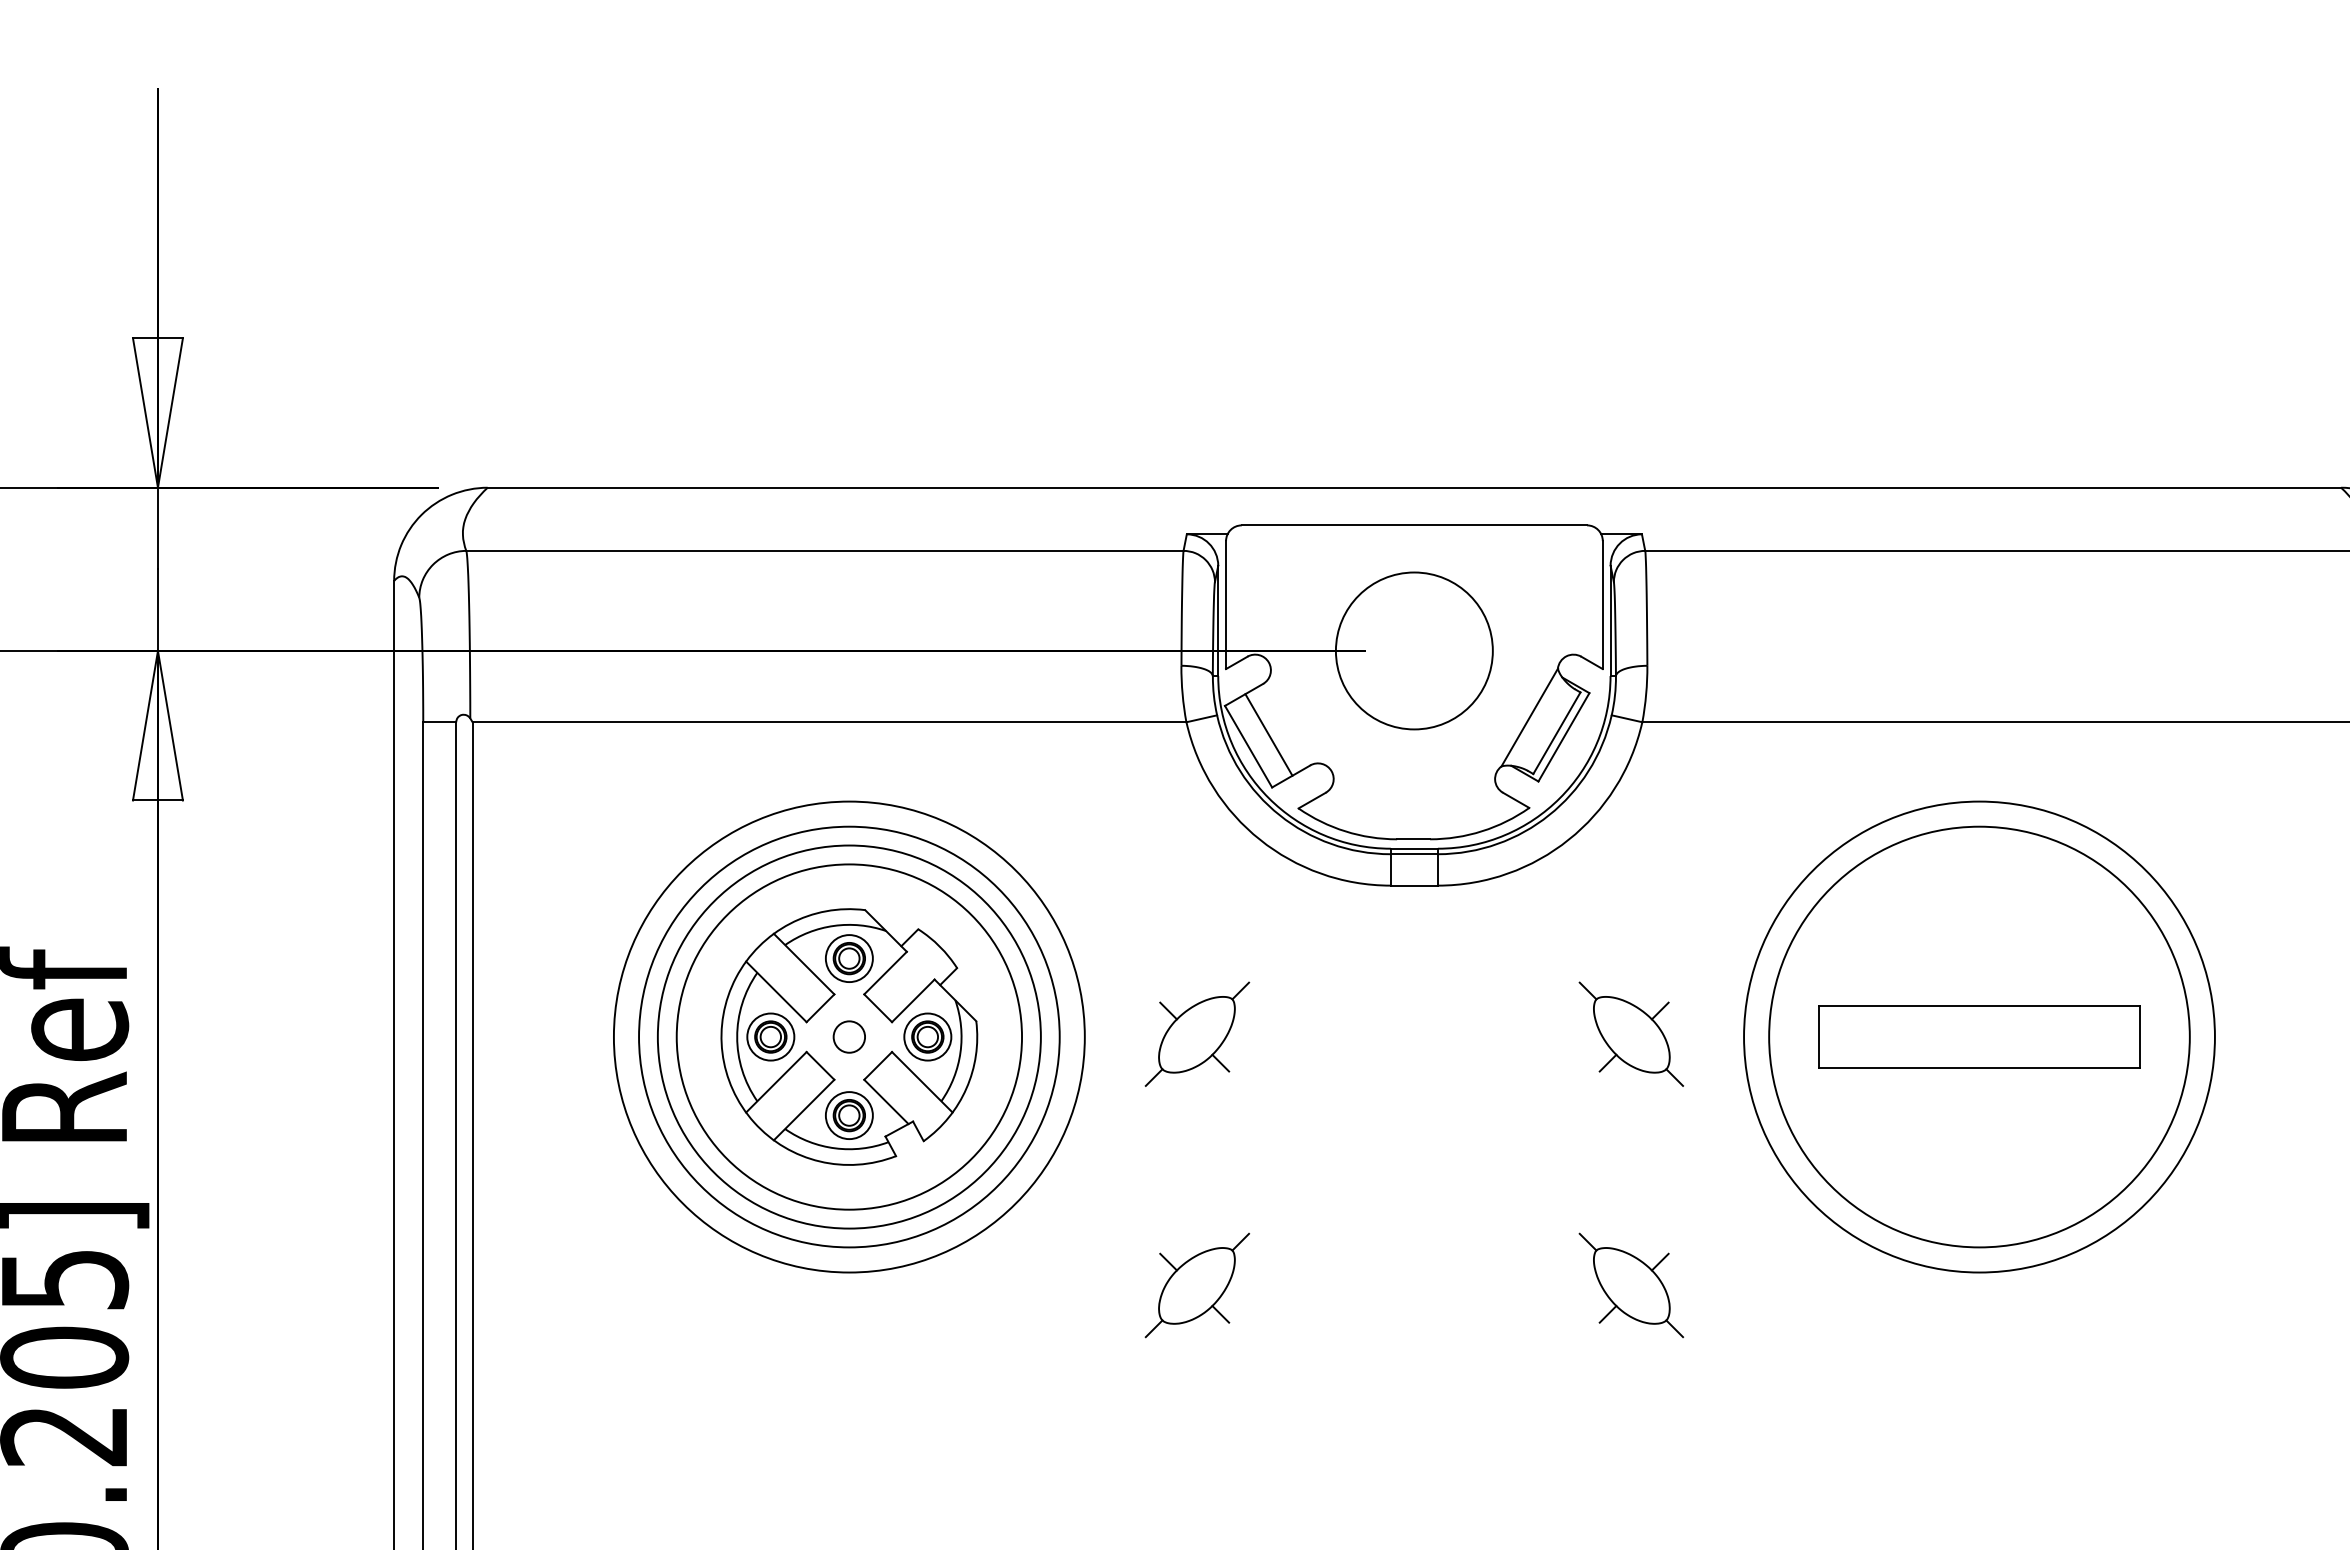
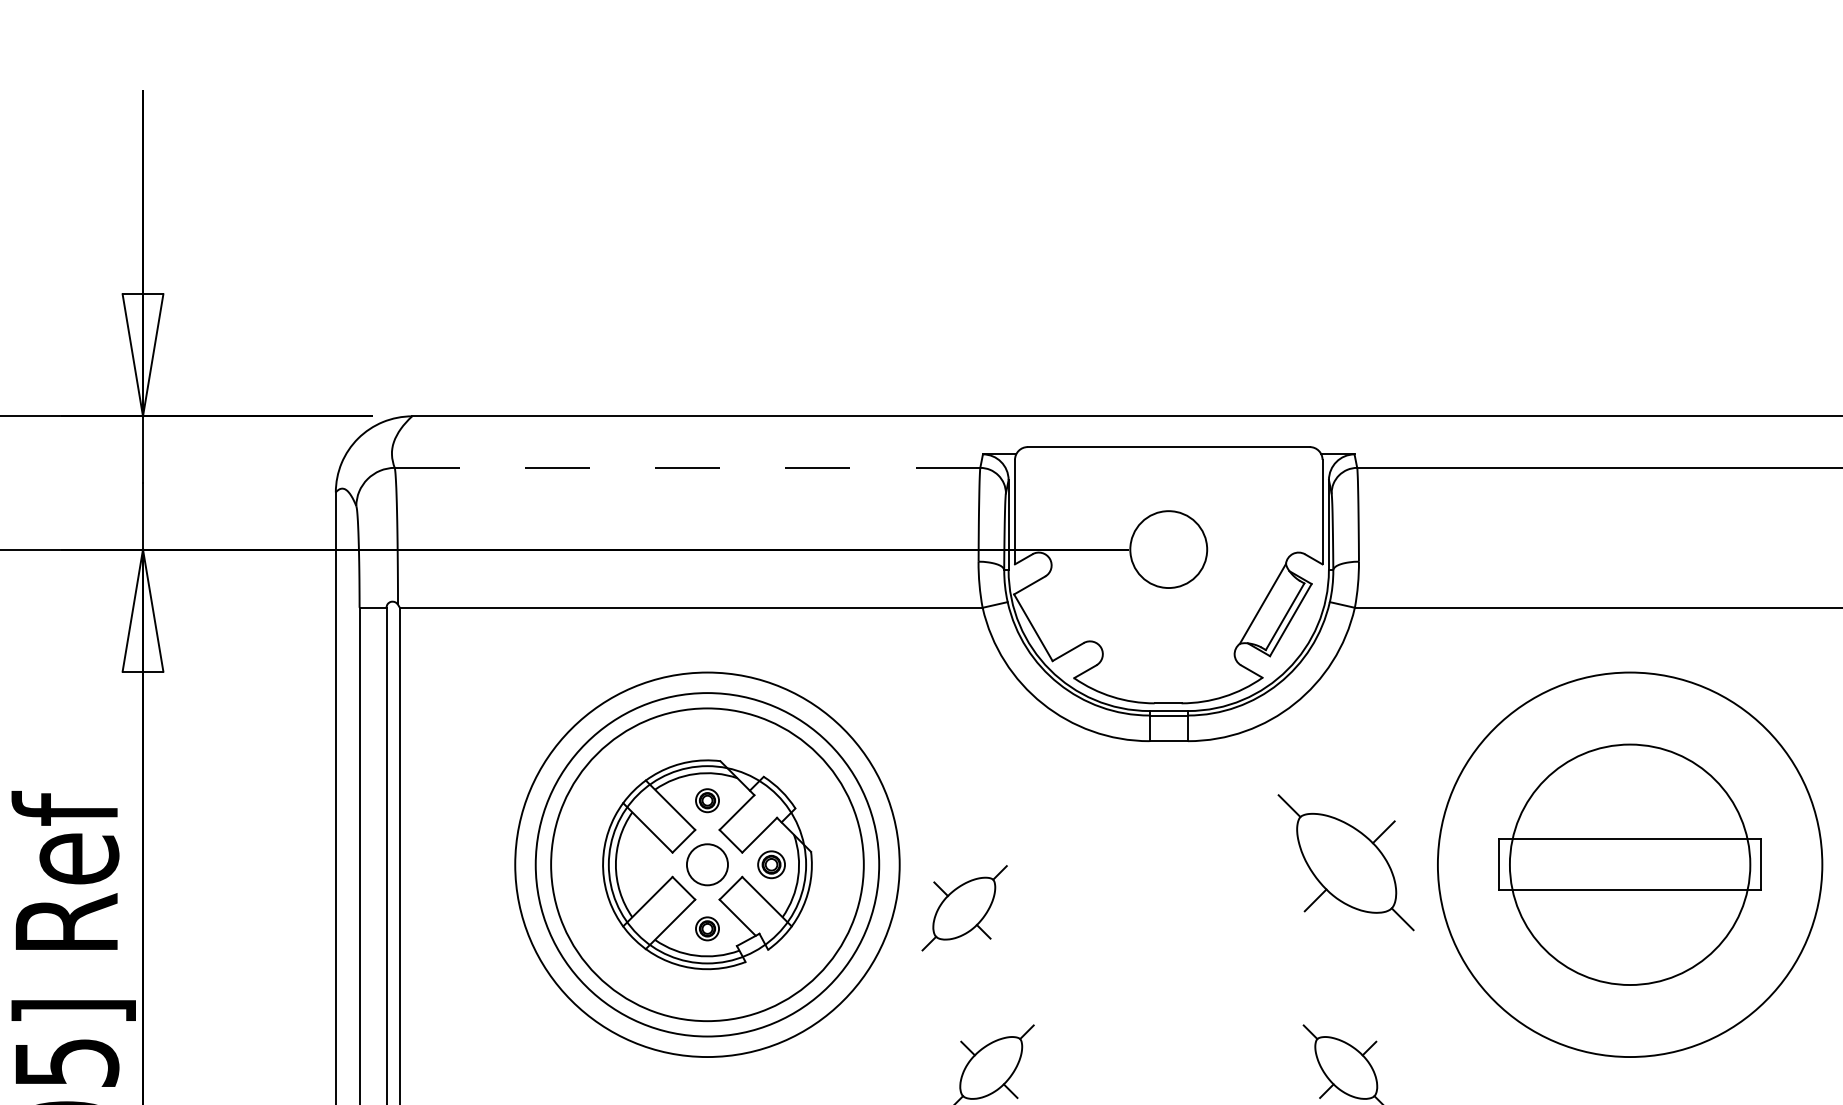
line: (824, 550) -> (687, 467), solid -> dashed
circle: (1413, 650) -> (1168, 549), size x0.6
line: (1268, 734) -> (1049, 617), removed
part: (849, 958) -> (707, 800), size x0.6
part: (1197, 1033) -> (964, 907), moved
part: (1630, 1033) -> (1345, 861), size x1.6
part: (770, 1036) -> (643, 864), removed
circle: (849, 1036) -> (707, 864), size x0.7
circle: (849, 1036) -> (707, 864), size x1.6
part: (927, 1036) -> (771, 864), size x0.7
circle: (1979, 1036) -> (1630, 864), size x0.7
part: (849, 1115) -> (707, 928), size x0.6

